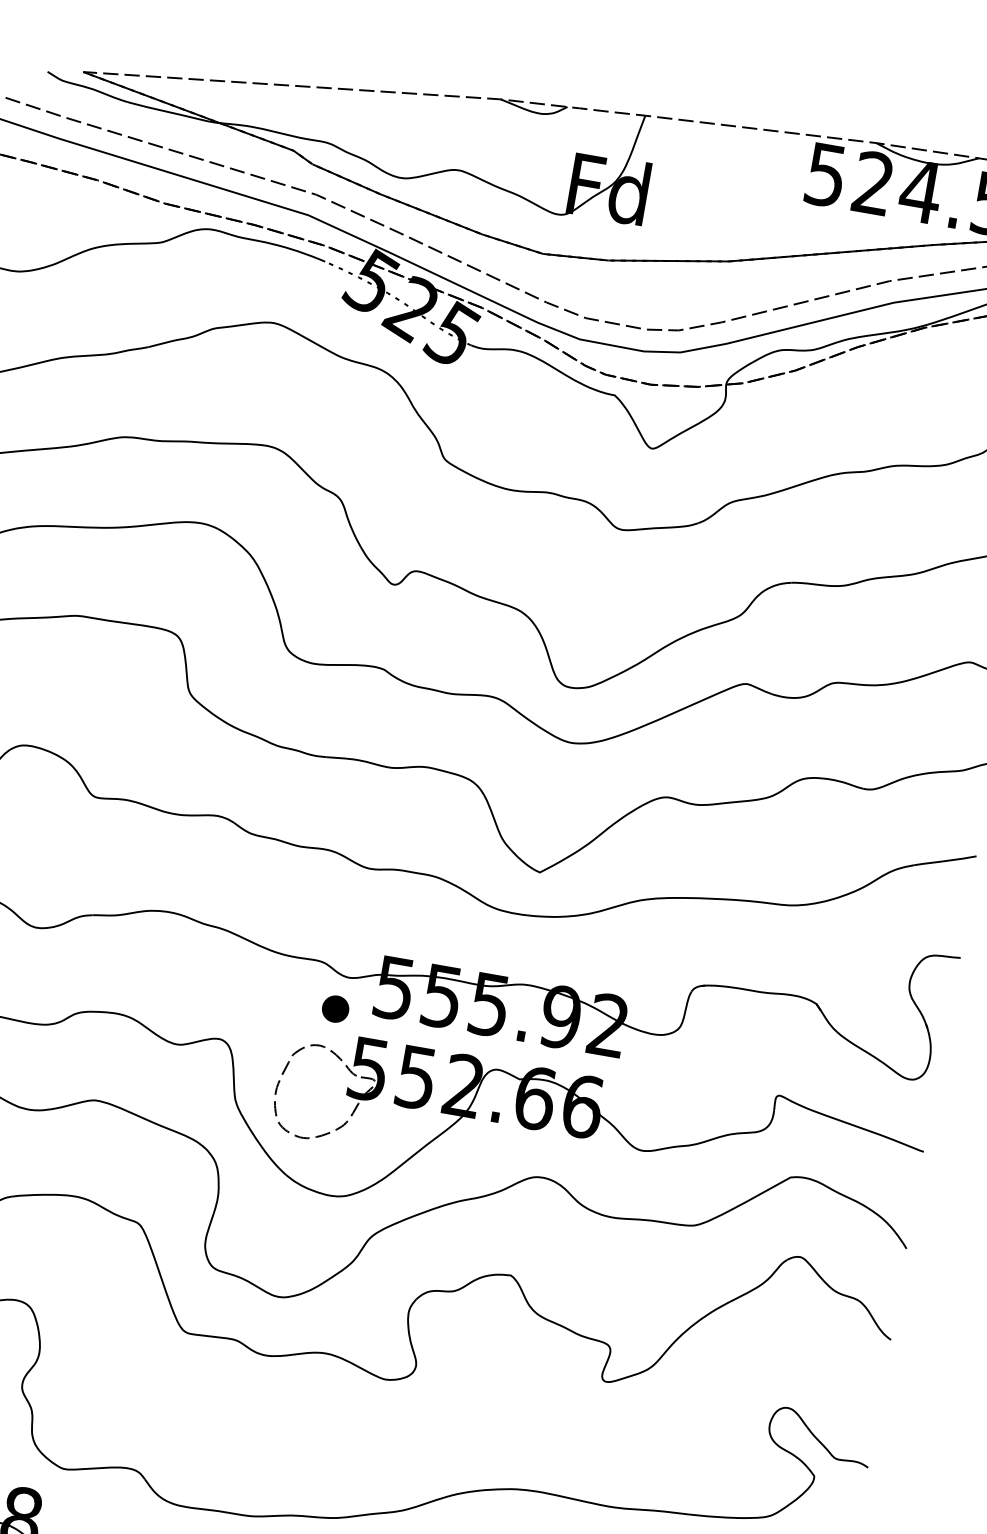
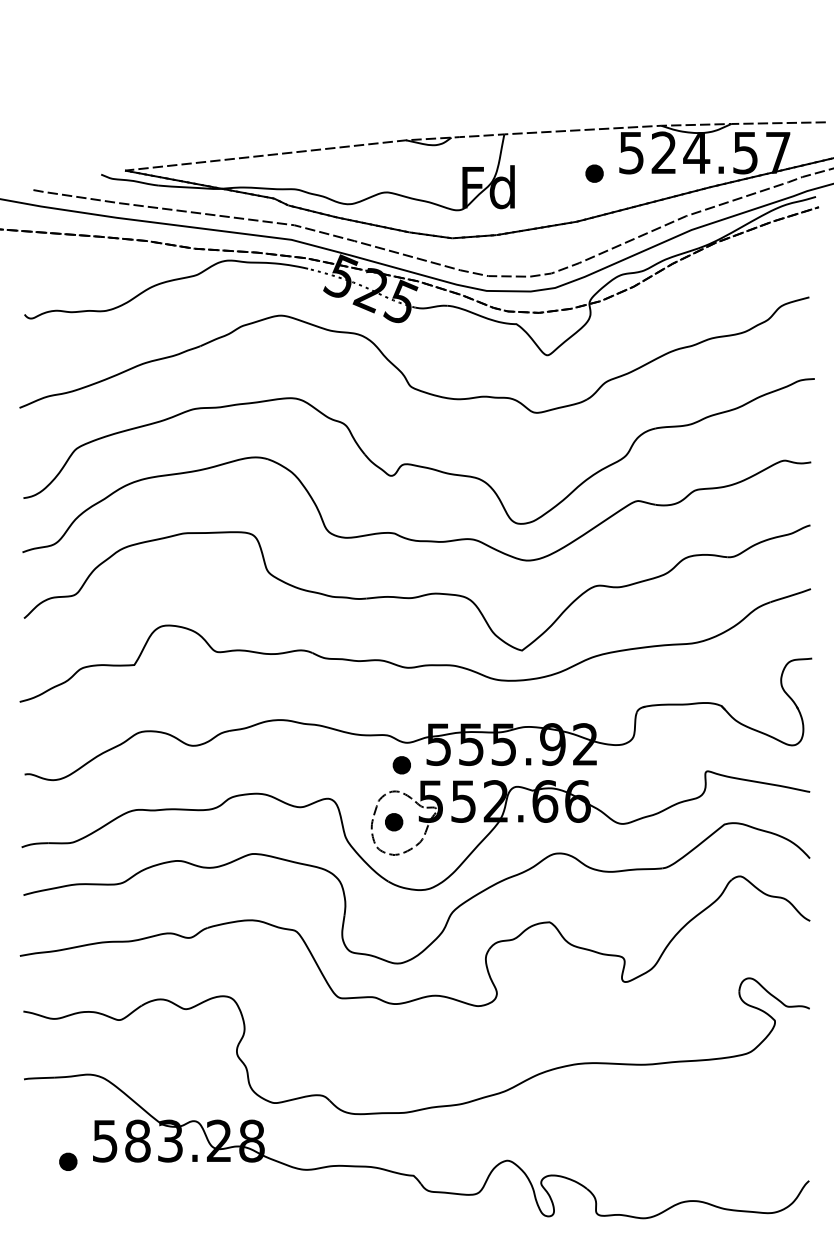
part: (766, 195) -> (594, 173), added
part: (310, 1090) -> (394, 822), added

